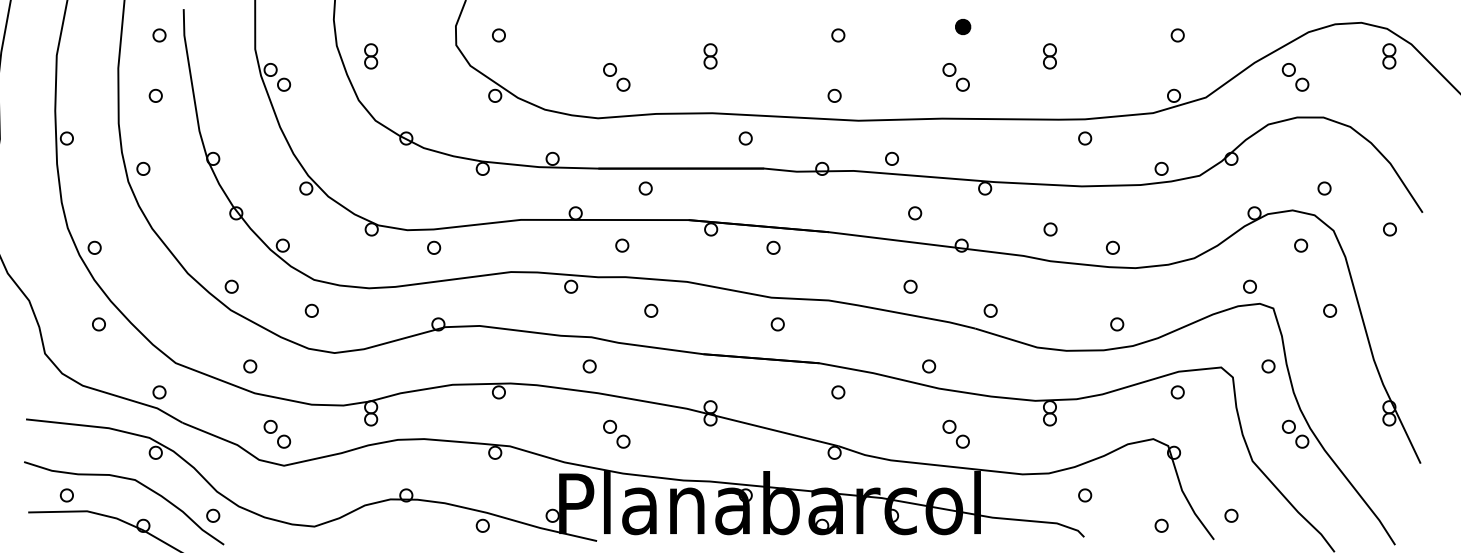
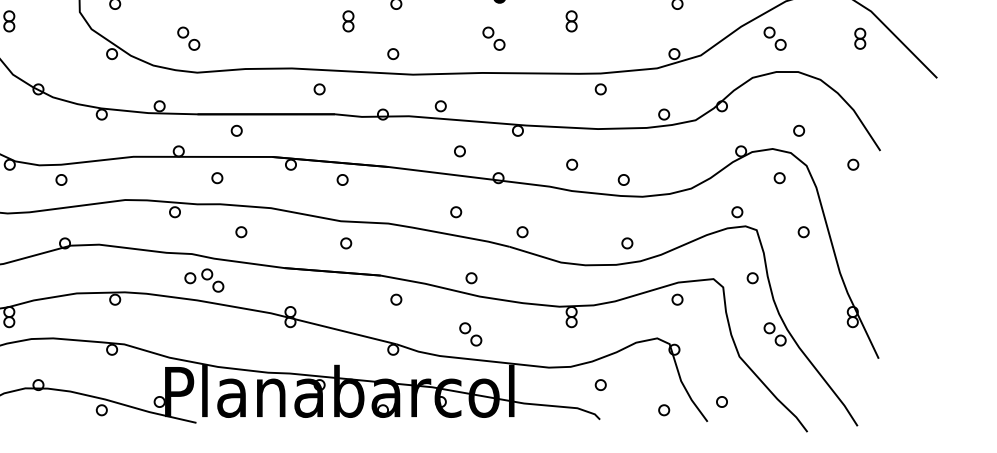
part: (710, 56) -> (348, 21), moved
part: (1389, 56) -> (860, 38), moved
part: (616, 77) -> (188, 38), moved
part: (616, 433) -> (212, 279), moved
part: (955, 433) -> (470, 333), moved

